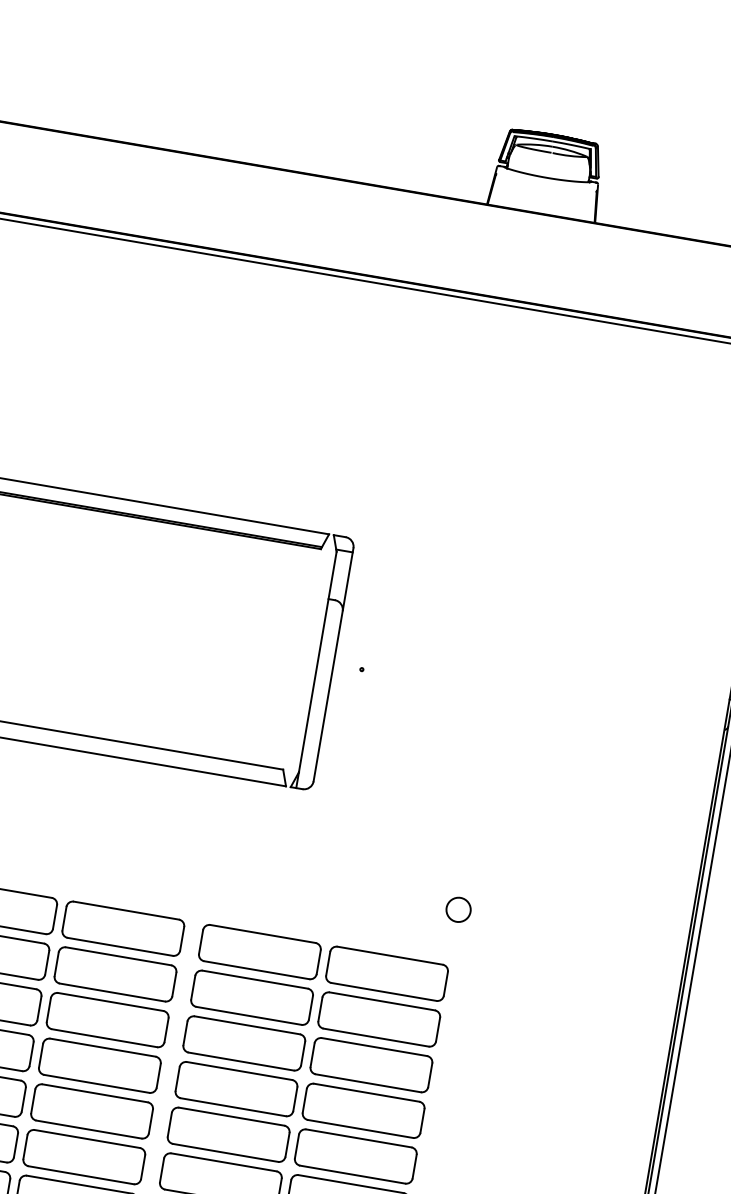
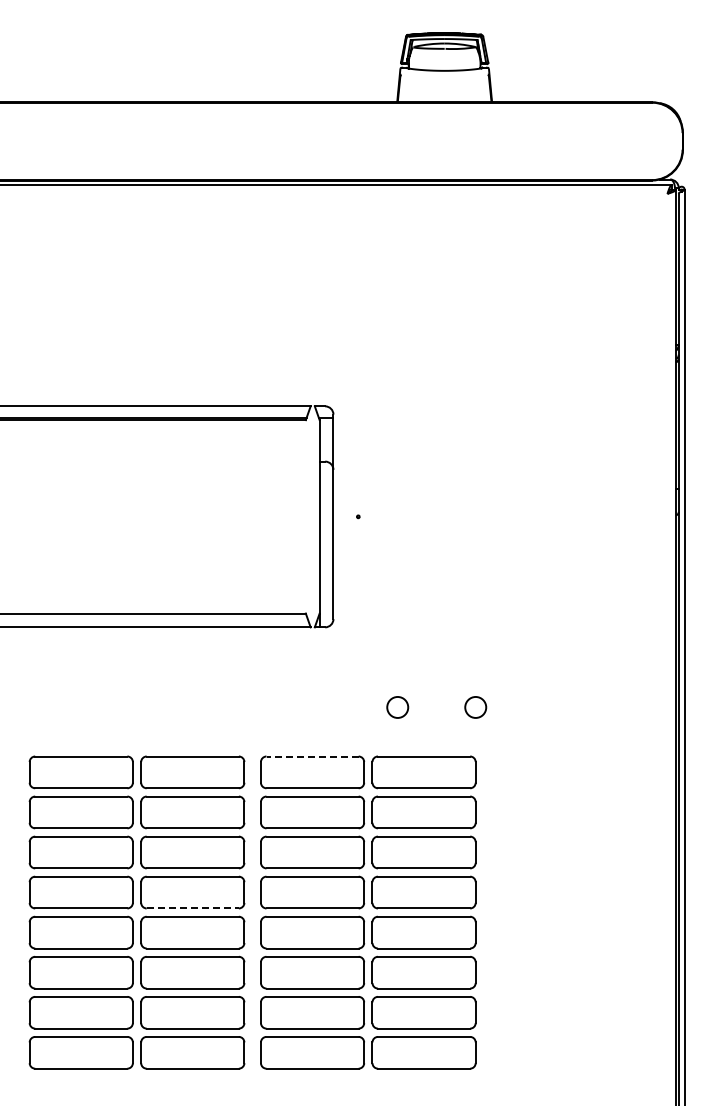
circle: (369, 894) -> (397, 707), added
line: (262, 933) -> (312, 756), solid -> dashed
line: (97, 1084) -> (193, 908), solid -> dashed

